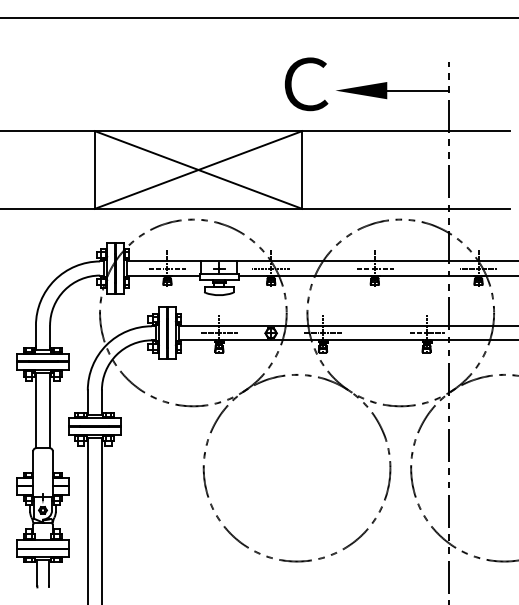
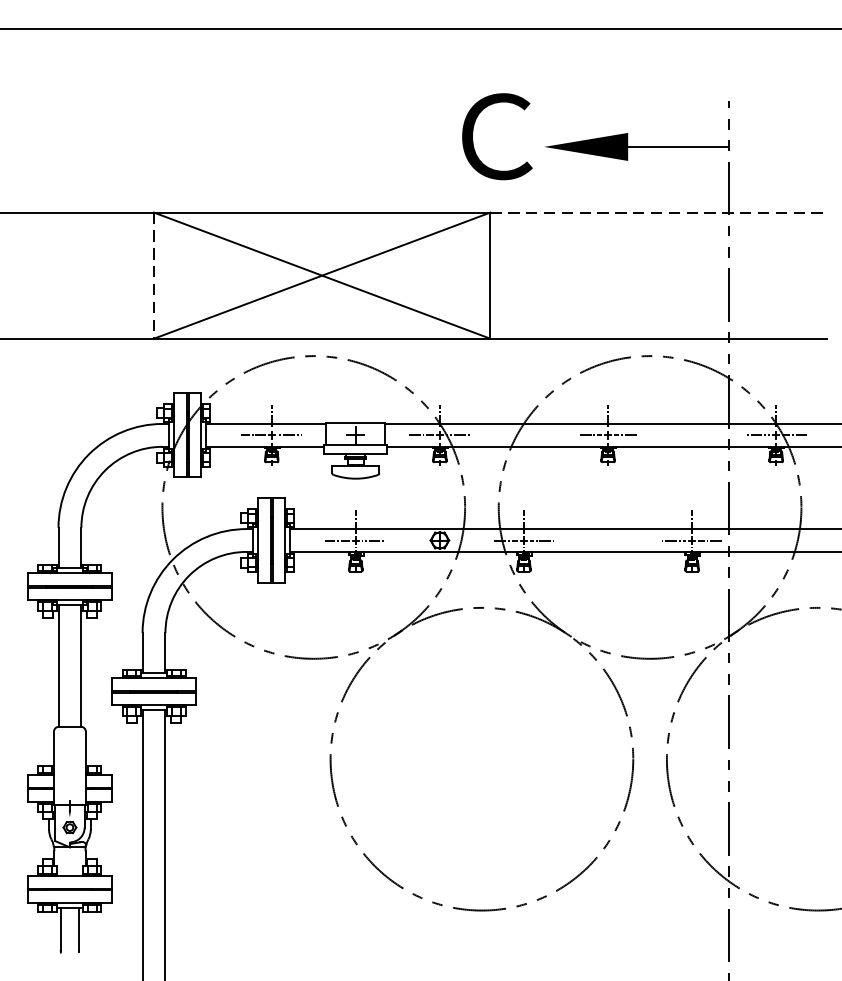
line: (405, 131) -> (657, 213), solid -> dashed
line: (94, 170) -> (153, 276), solid -> dashed

